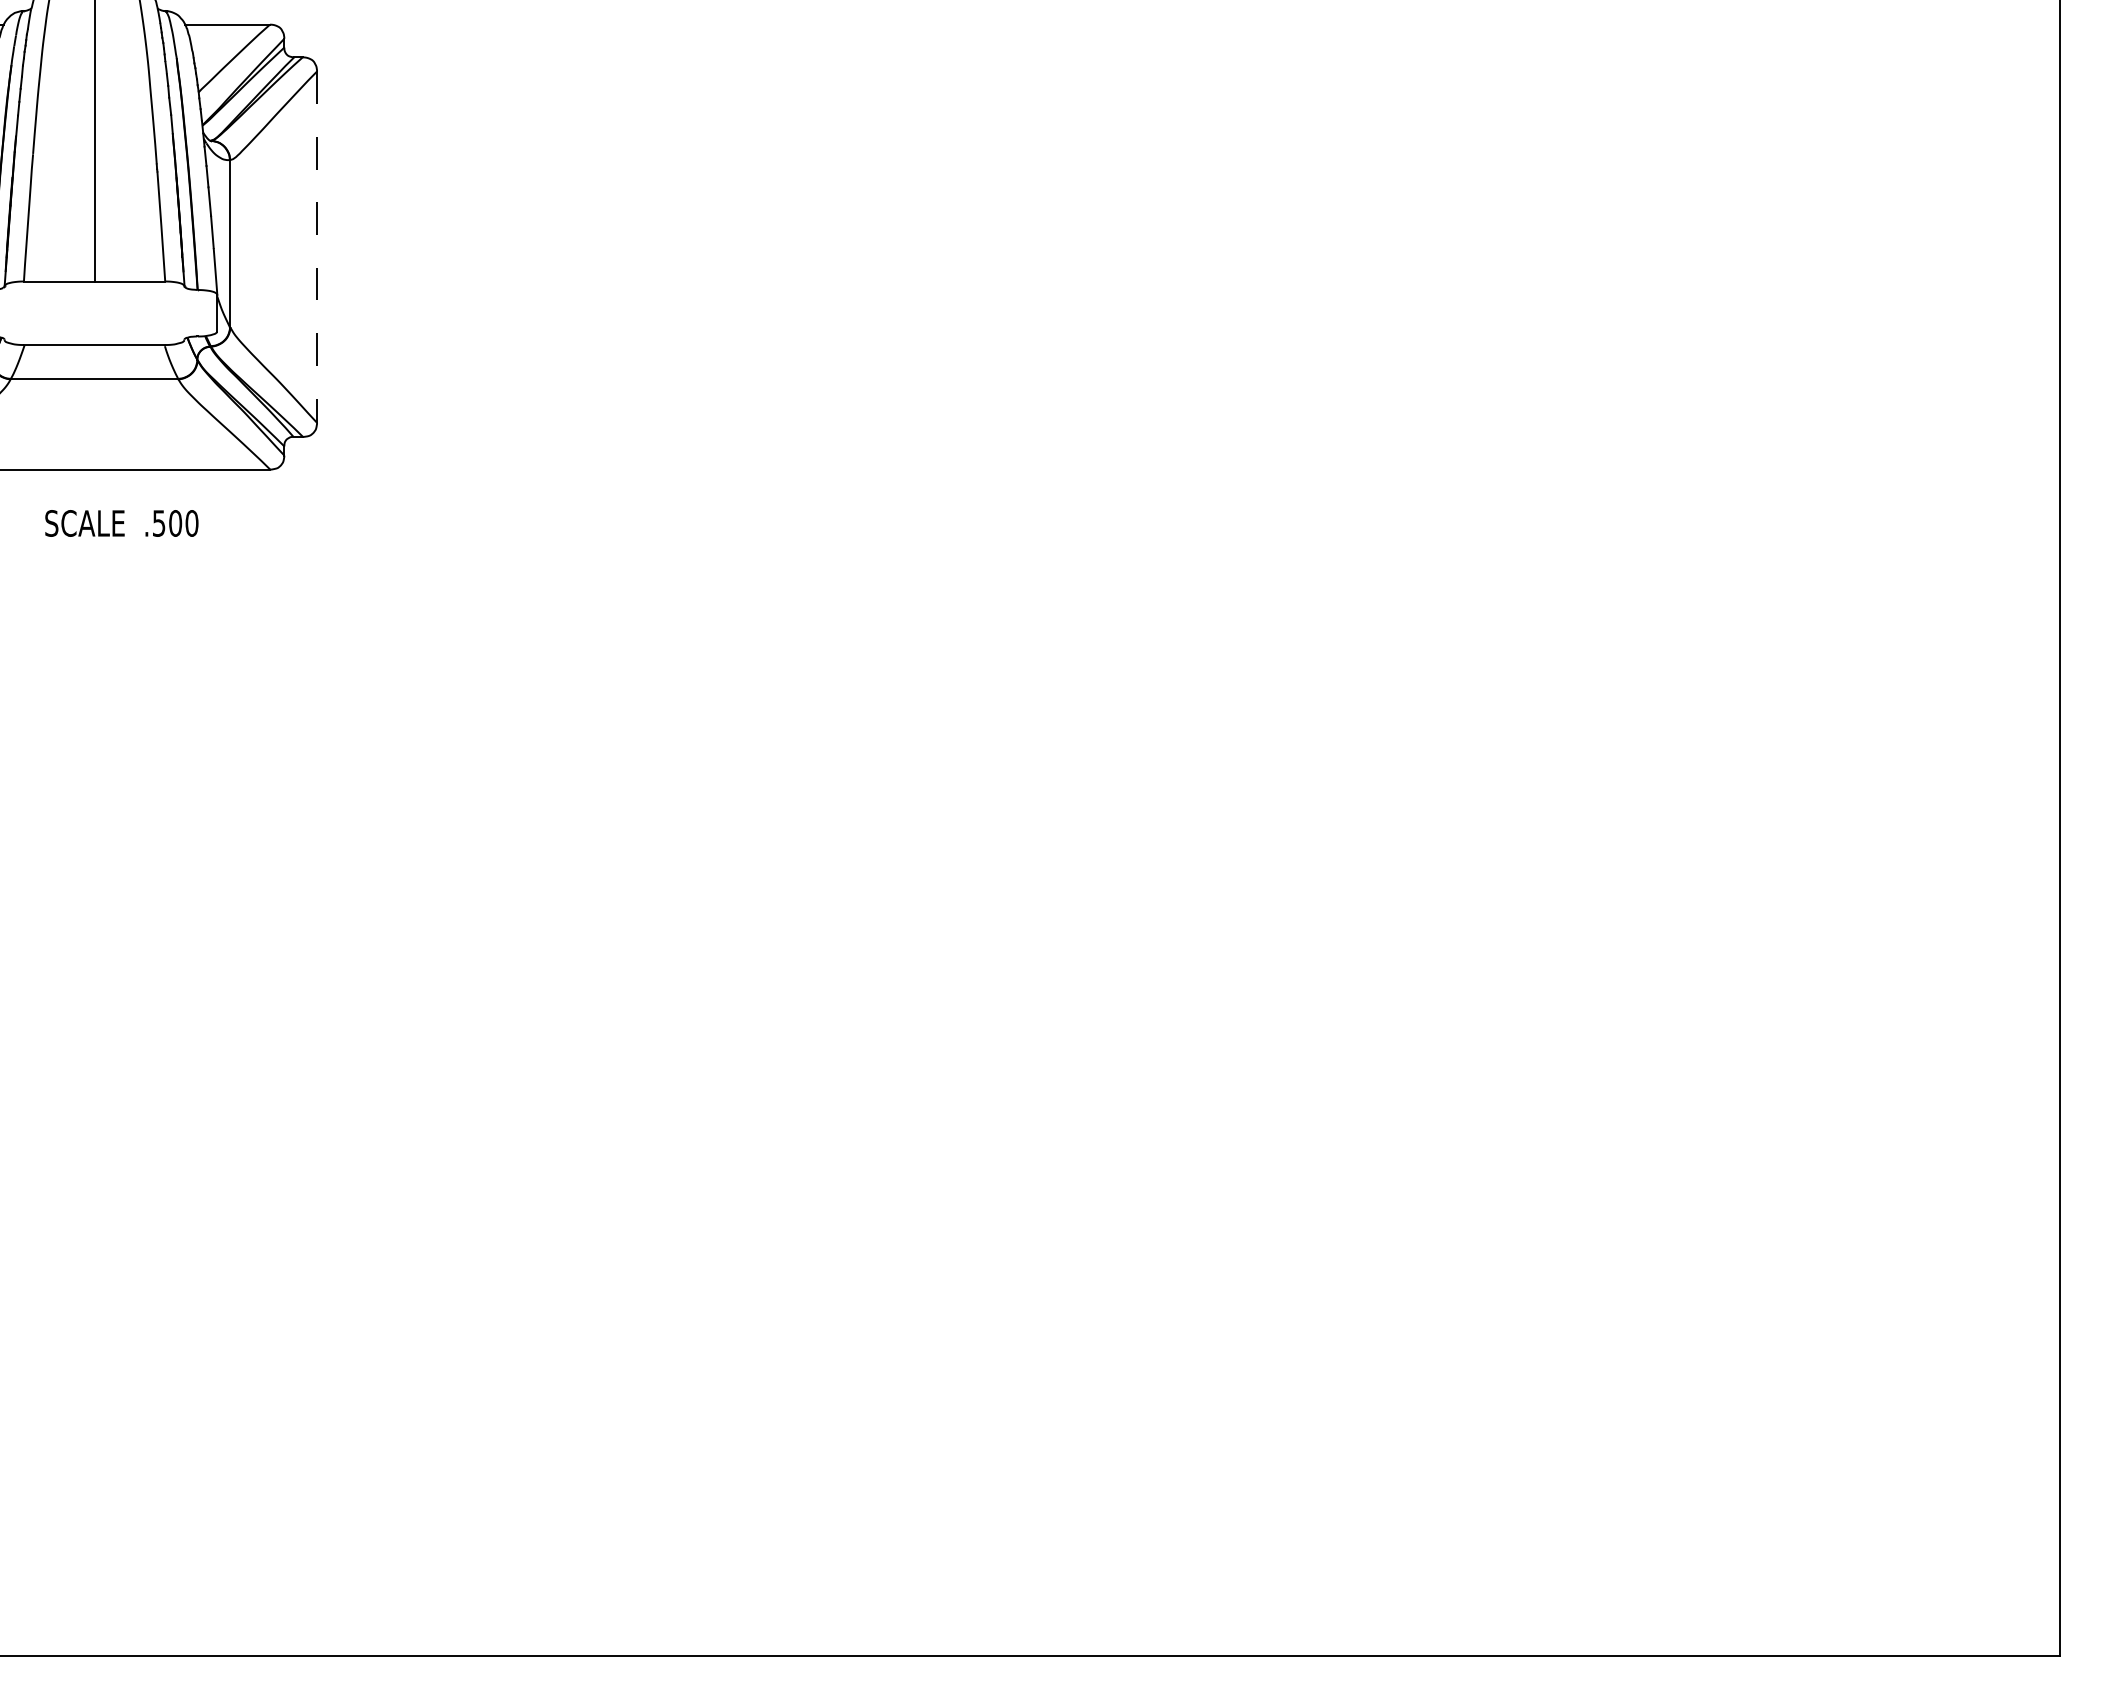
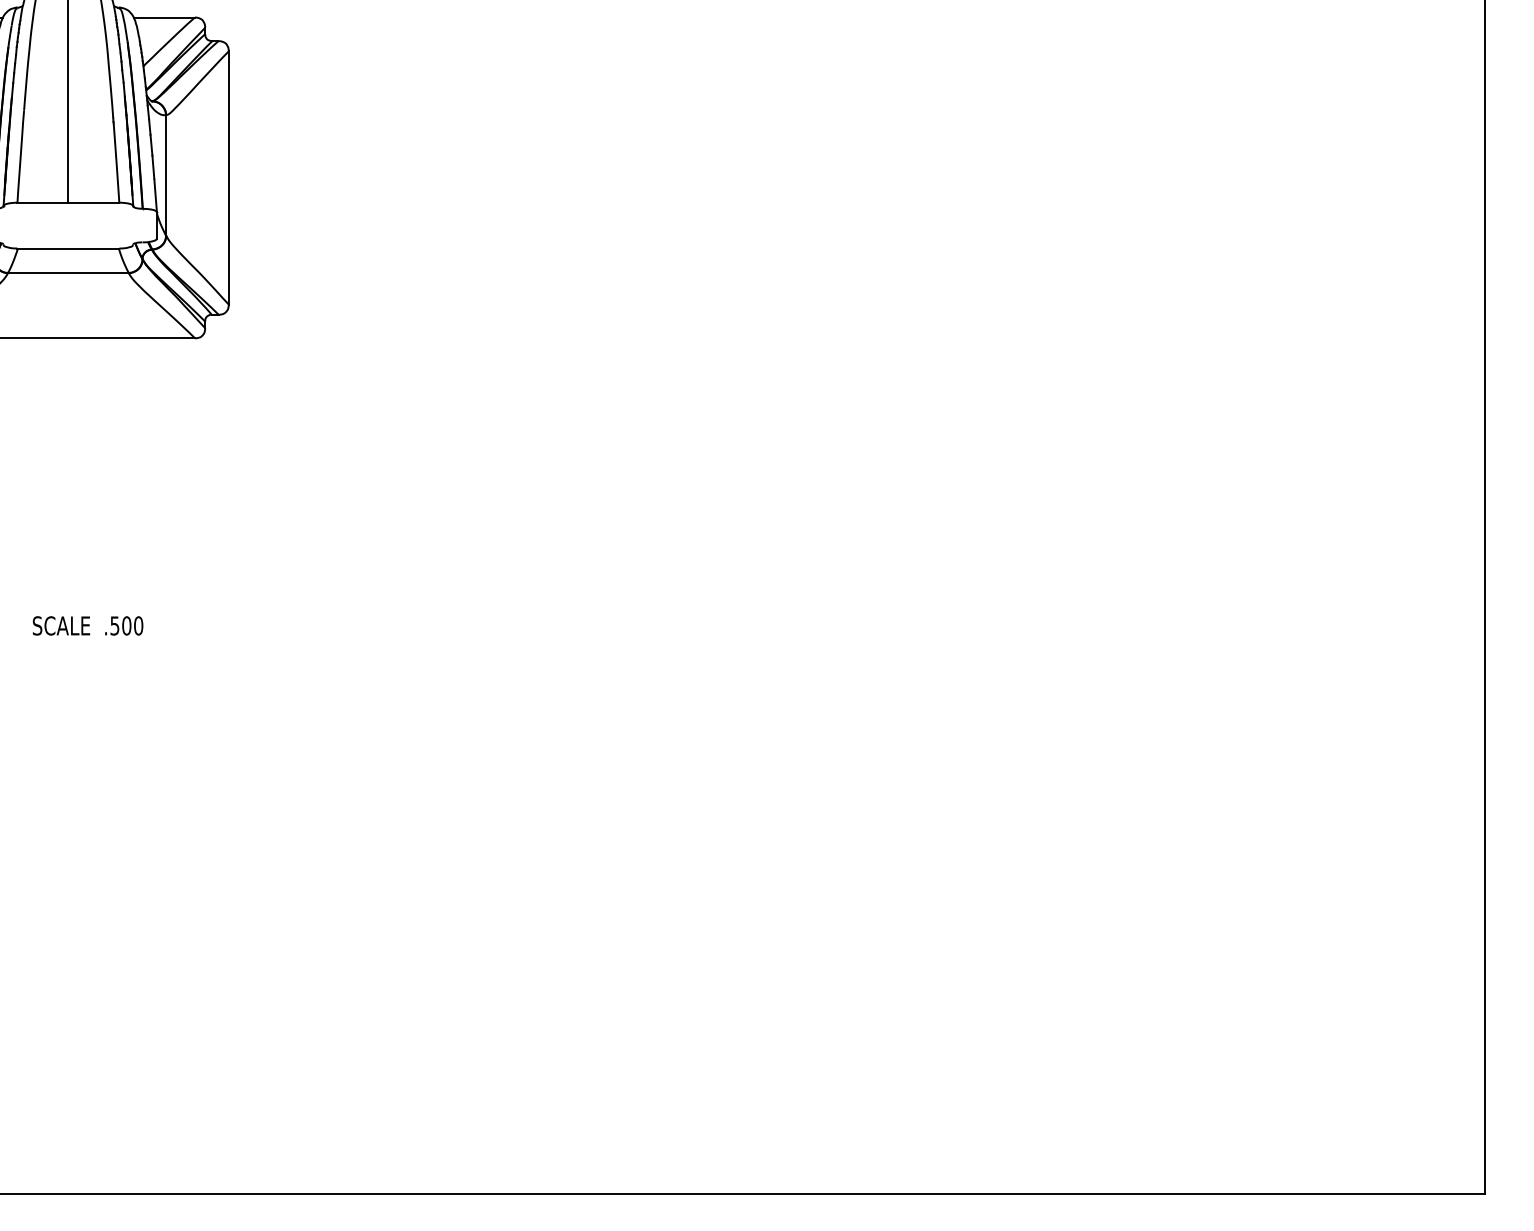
line: (317, 247) -> (229, 178), dashed -> solid
text: (121, 523) -> (87, 625), moved

